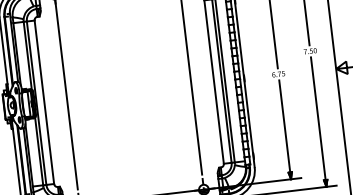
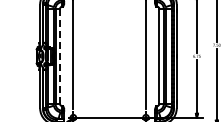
line: (45, 102) -> (60, 56), solid -> dashed

